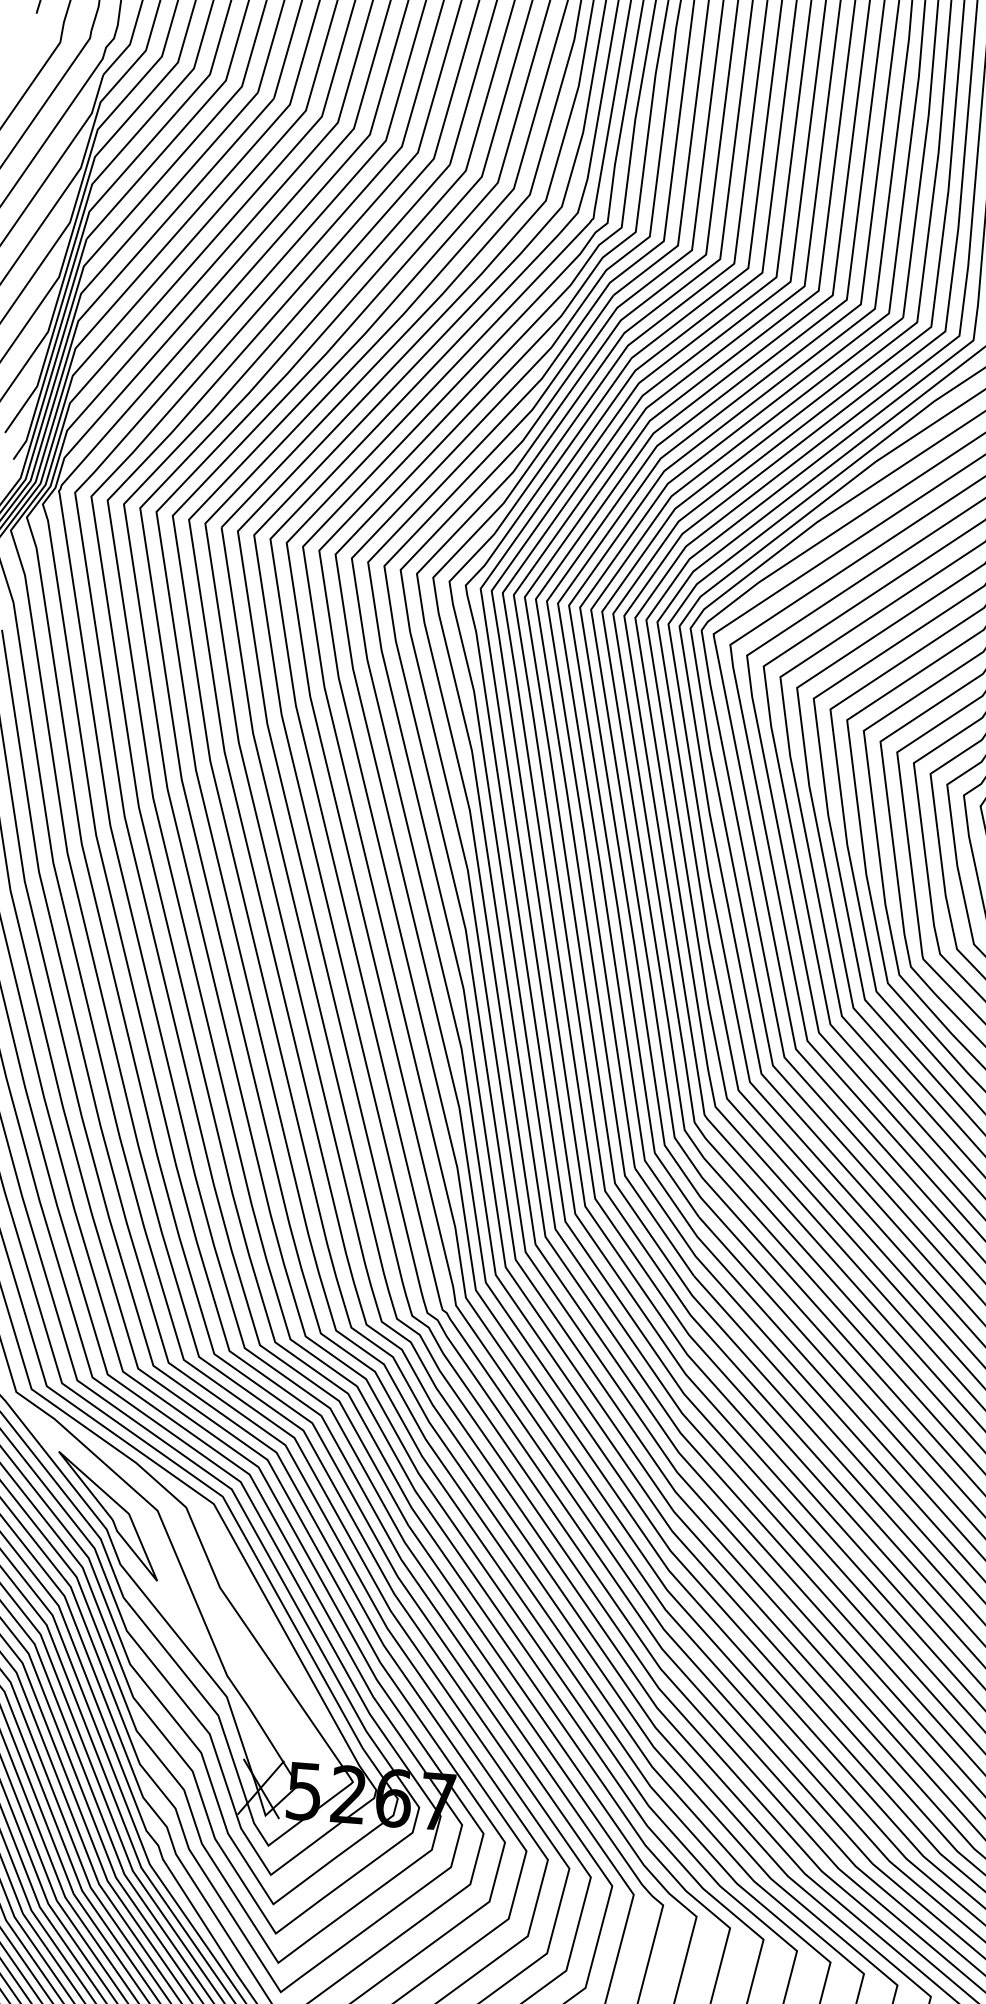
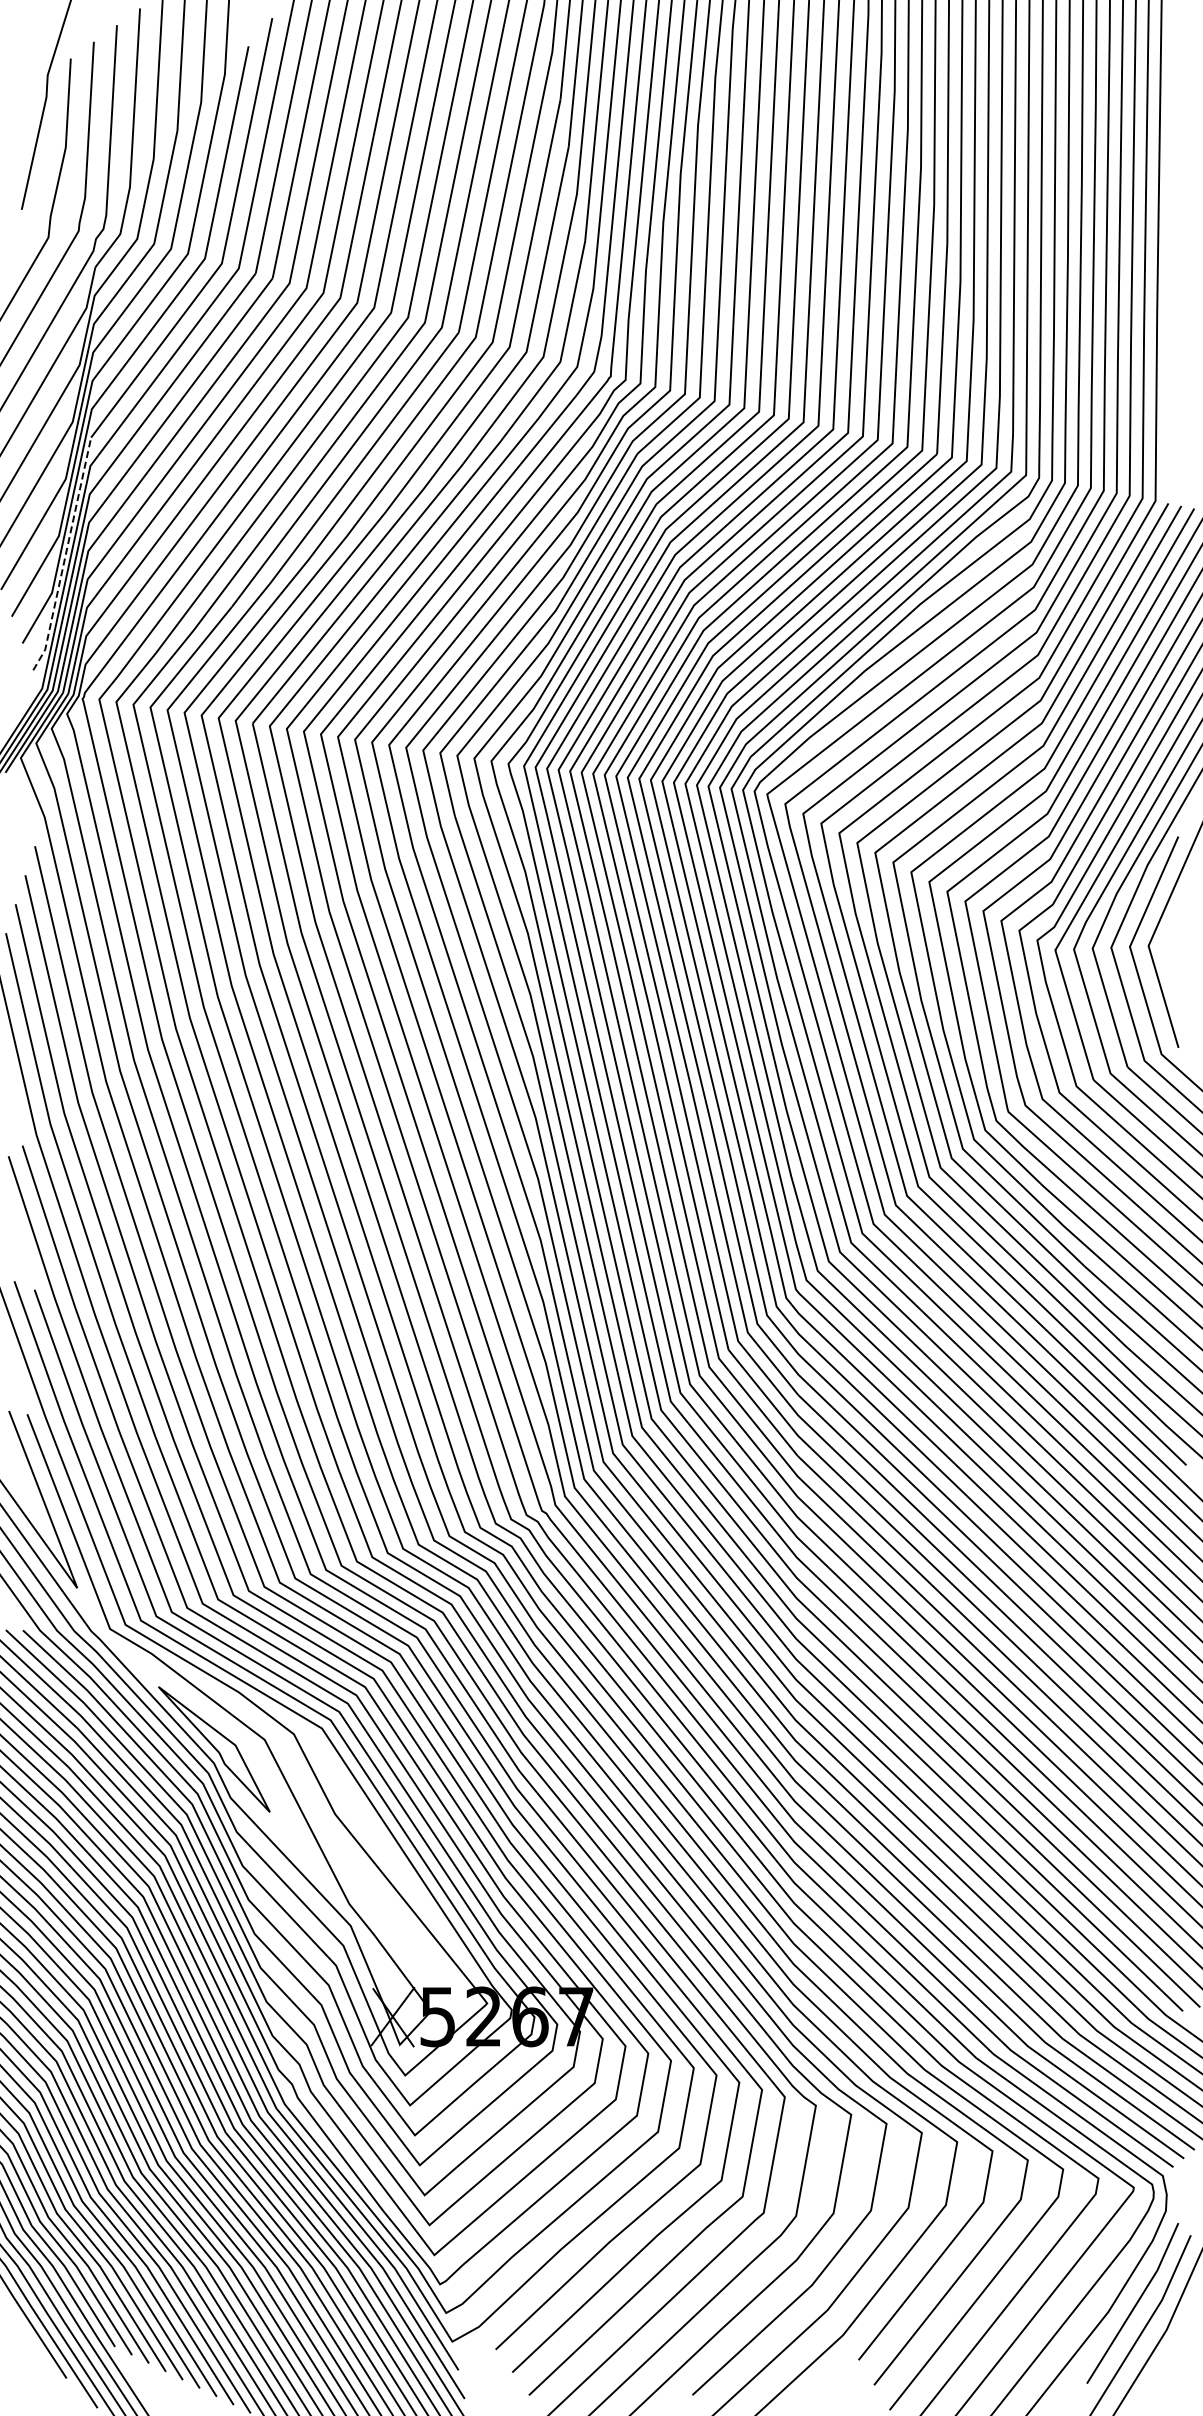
line: (53, 351) -> (65, 555), solid -> dashed

